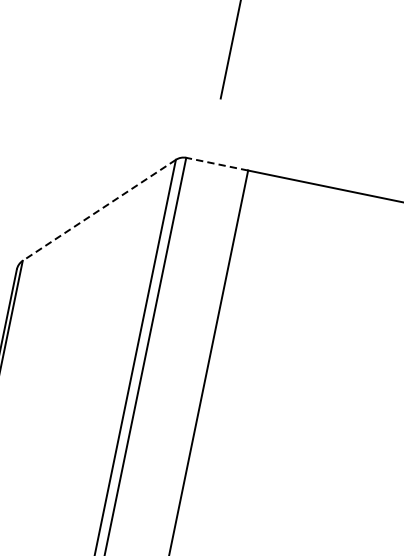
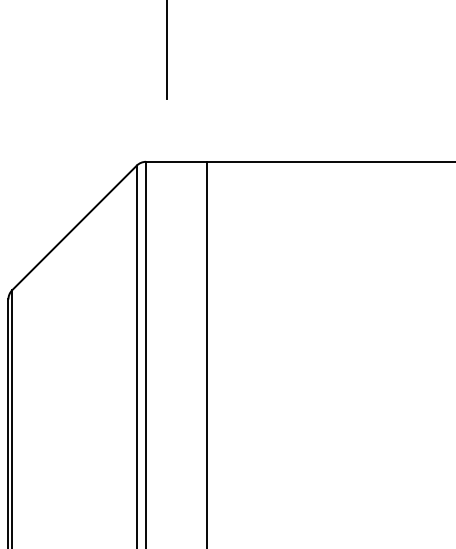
line: (216, 163) -> (175, 161), dashed -> solid
line: (99, 210) -> (74, 228), dashed -> solid

